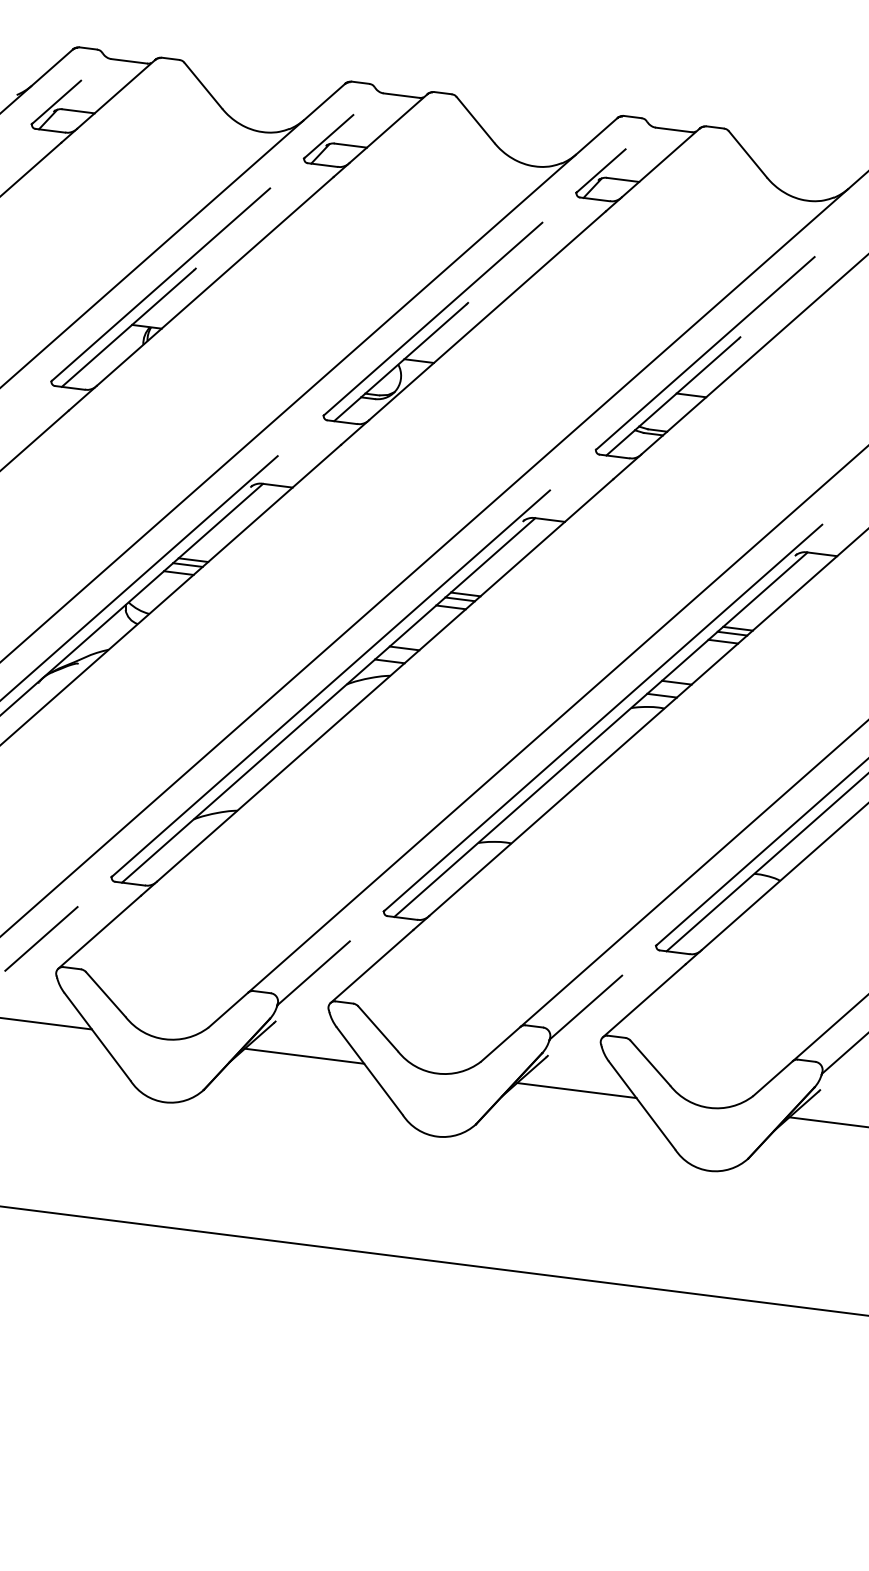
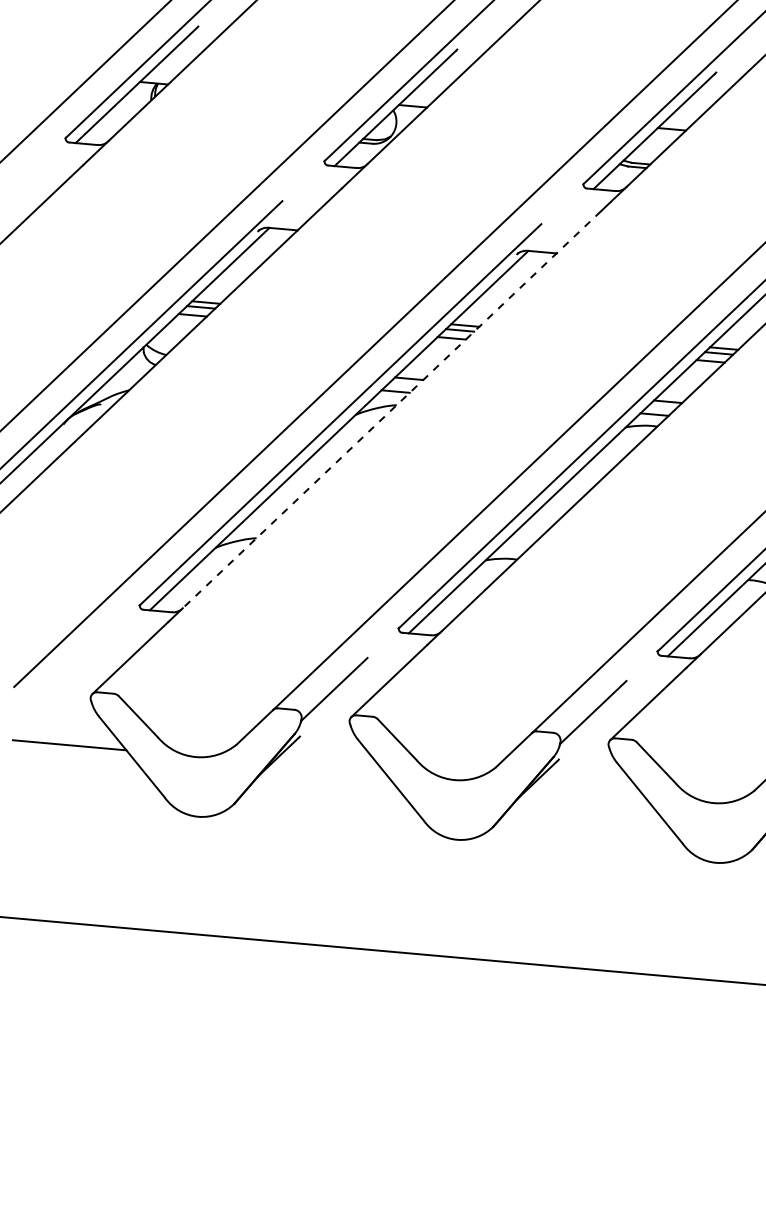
line: (384, 680) -> (391, 409), solid -> dashed
line: (41, 938) -> (75, 665), removed
line: (304, 1055) -> (328, 767), removed
line: (576, 1090) -> (587, 791), removed

